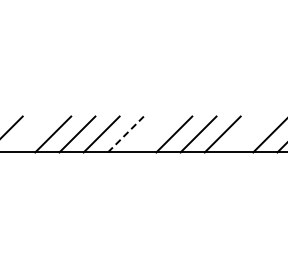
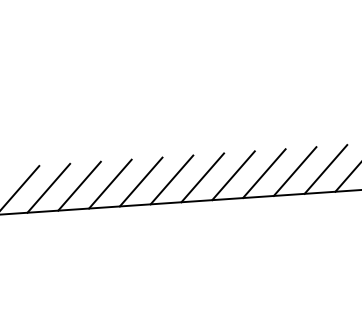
line: (29, 134) -> (49, 188), added
line: (126, 134) -> (172, 179), dashed -> solid
line: (150, 134) -> (203, 177), added
line: (246, 134) -> (325, 169), added

